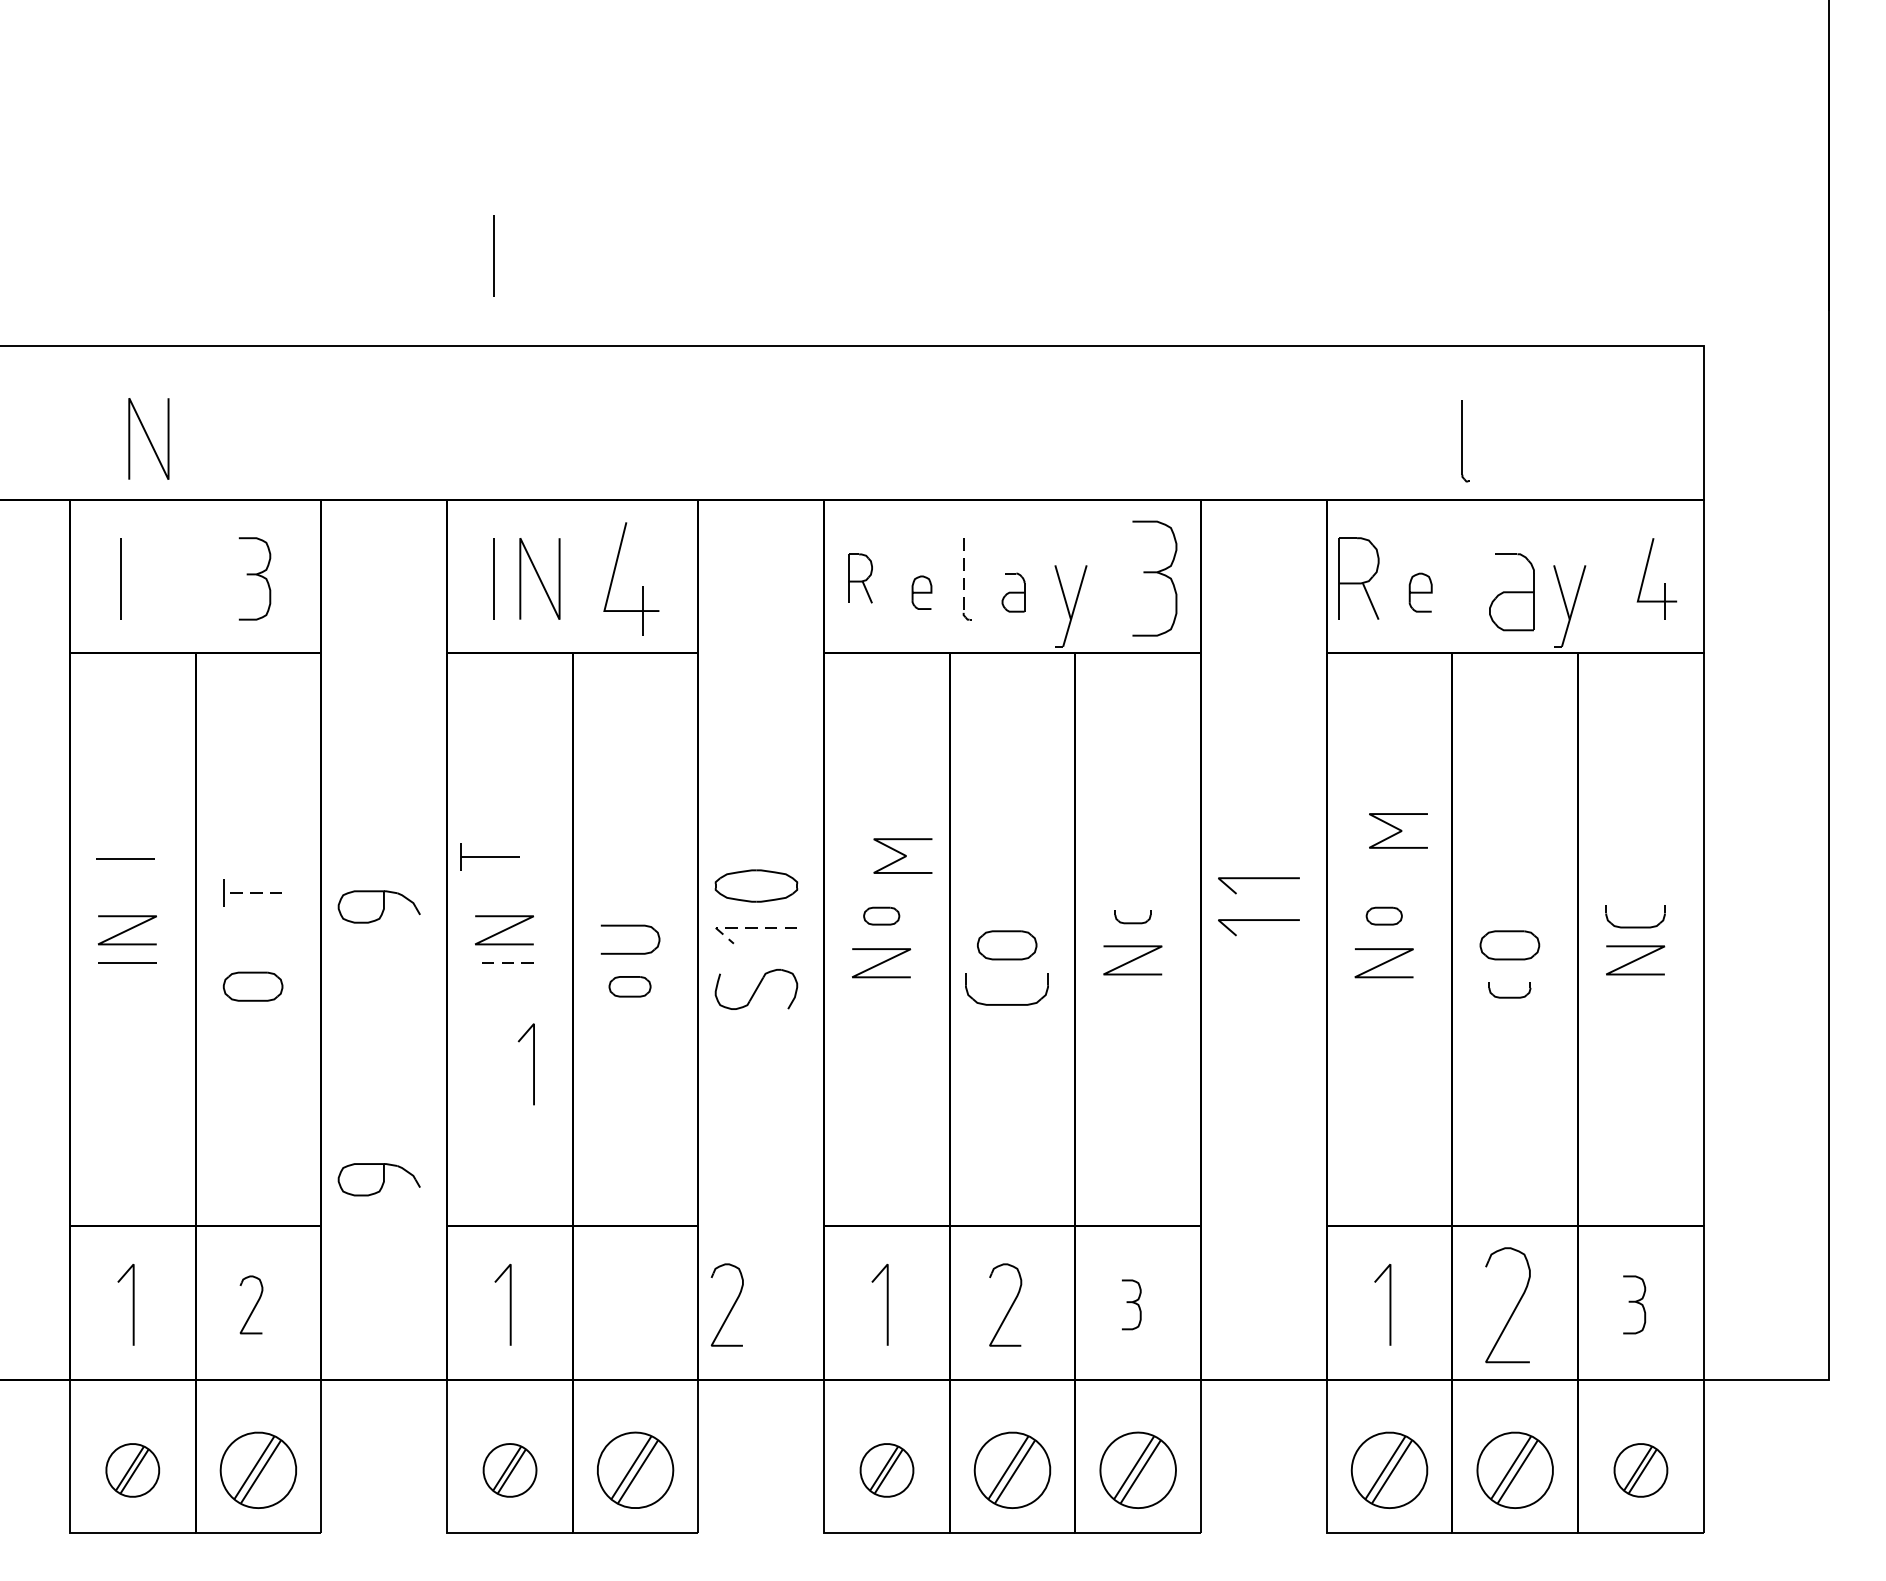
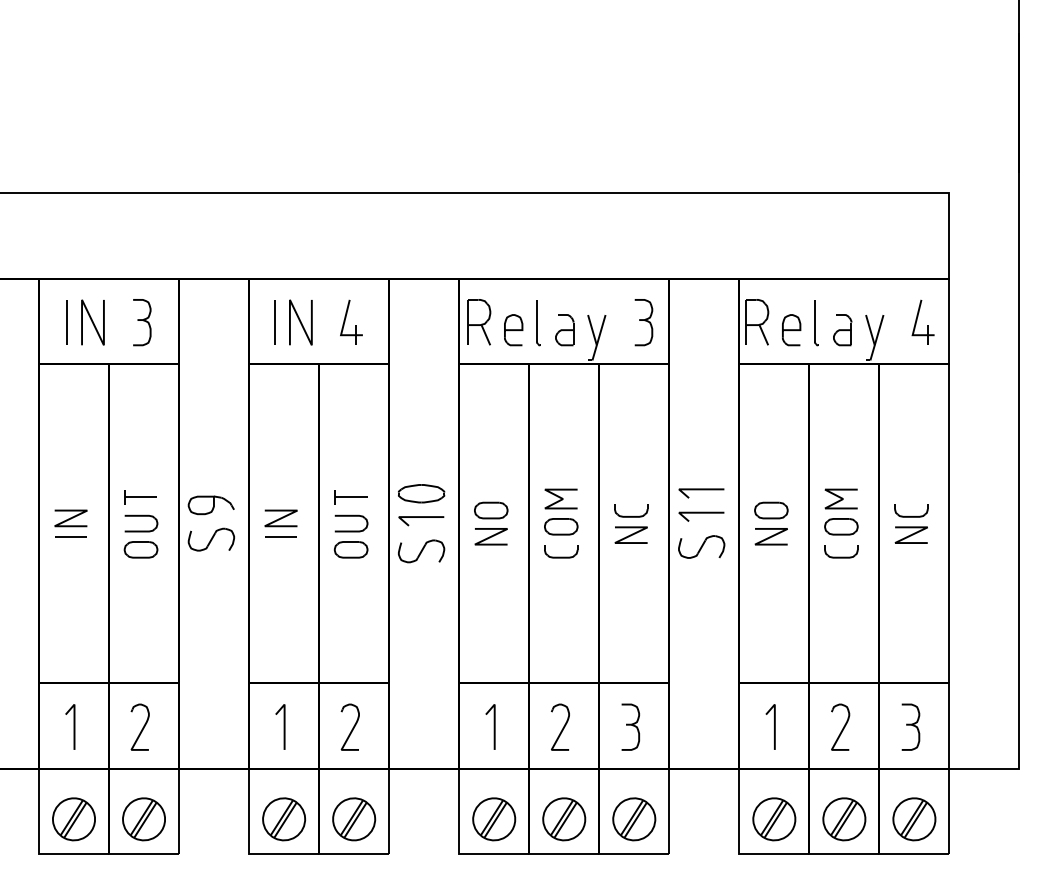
line: (492, 255) -> (274, 142), removed
line: (148, 438) -> (92, 322), moved
part: (1465, 442) -> (816, 323), moved
line: (964, 575) -> (537, 320), dashed -> solid
part: (630, 576) -> (351, 321), size x0.71
part: (860, 578) -> (479, 322), size x1.67
part: (1154, 578) -> (643, 322), size x0.71
part: (921, 593) -> (513, 330), size x1.67
part: (1012, 593) -> (564, 330), size x1.43
part: (1420, 593) -> (791, 330), size x1.43
part: (1511, 593) -> (842, 330), size x0.71
line: (1397, 829) -> (840, 498), moved
line: (901, 855) -> (560, 498), moved
part: (488, 856) -> (350, 497), moved
line: (124, 858) -> (69, 478), removed
line: (252, 892) -> (140, 497), dashed -> solid
part: (881, 916) -> (491, 510), size x1.67
part: (1133, 916) -> (631, 510), size x1.67
part: (1384, 916) -> (771, 510), size x1.67
part: (253, 926) -> (141, 516), added
line: (742, 928) -> (413, 517), dashed -> solid
line: (503, 962) -> (280, 536), dashed -> solid
part: (377, 968) -> (210, 539), added
part: (1258, 980) -> (701, 546), added
part: (628, 986) -> (350, 549), size x1.43
part: (1007, 989) -> (561, 551), size x0.71
part: (1510, 989) -> (841, 551), size x1.43
line: (532, 1063) -> (296, 592), removed
part: (377, 1179) -> (210, 657), removed
part: (250, 1303) -> (139, 726), size x1.43
part: (725, 1303) -> (349, 726), moved
part: (1131, 1303) -> (630, 726), size x1.67
part: (1508, 1303) -> (840, 726), size x0.71
part: (1633, 1303) -> (910, 726), size x1.43
part: (131, 1470) -> (73, 819), size x1.43
part: (510, 1470) -> (284, 819), size x1.43
part: (887, 1470) -> (494, 819), size x1.43
part: (1641, 1470) -> (914, 819), size x1.43

